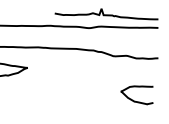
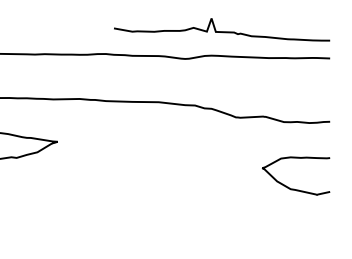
curve: (135, 100) -> (292, 186), moved

